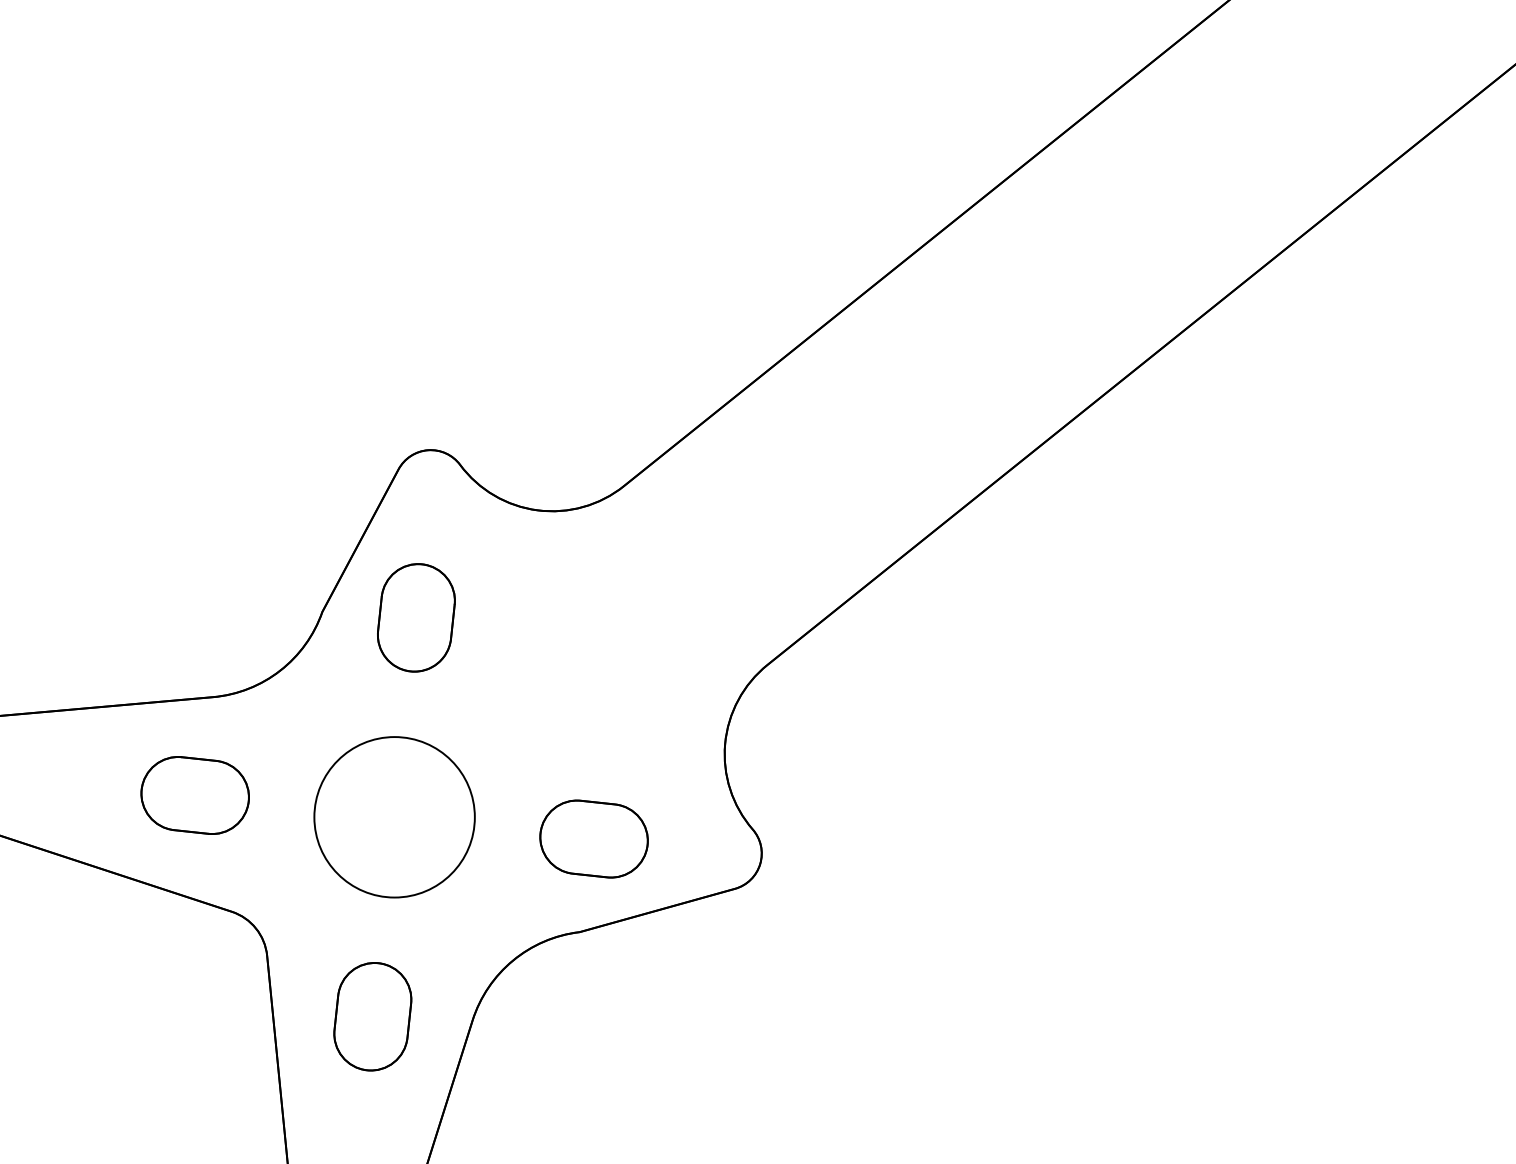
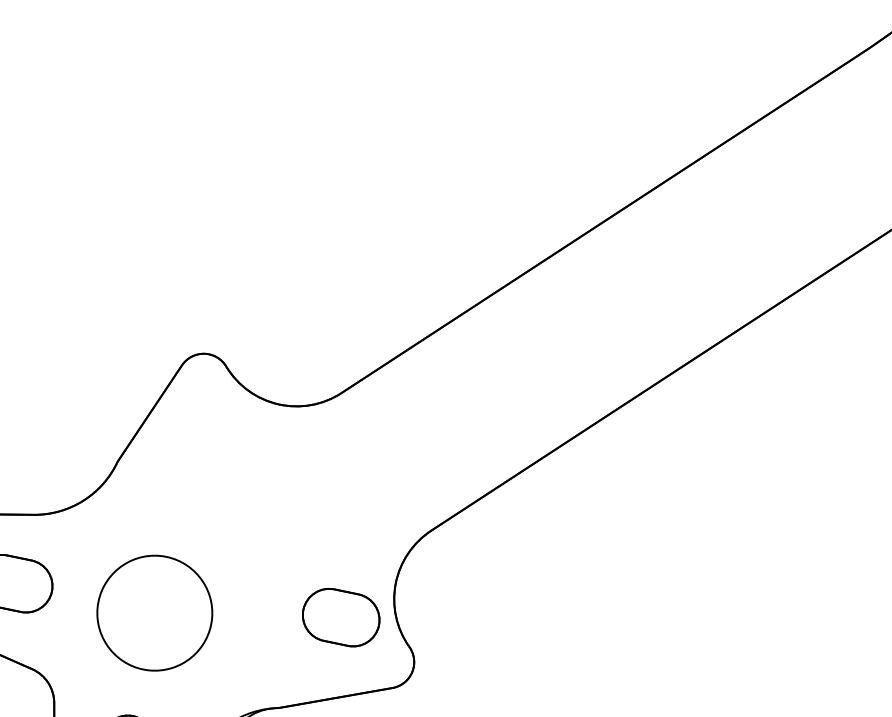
part: (416, 617) -> (184, 472), removed
part: (593, 838) -> (340, 617), moved

